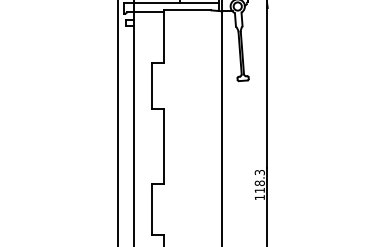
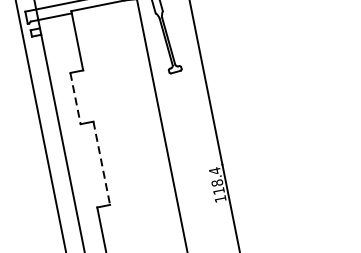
line: (152, 86) -> (75, 98), solid -> dashed
line: (163, 146) -> (101, 163), solid -> dashed
text: (259, 172) -> (214, 171), 118.3 -> 118.4

